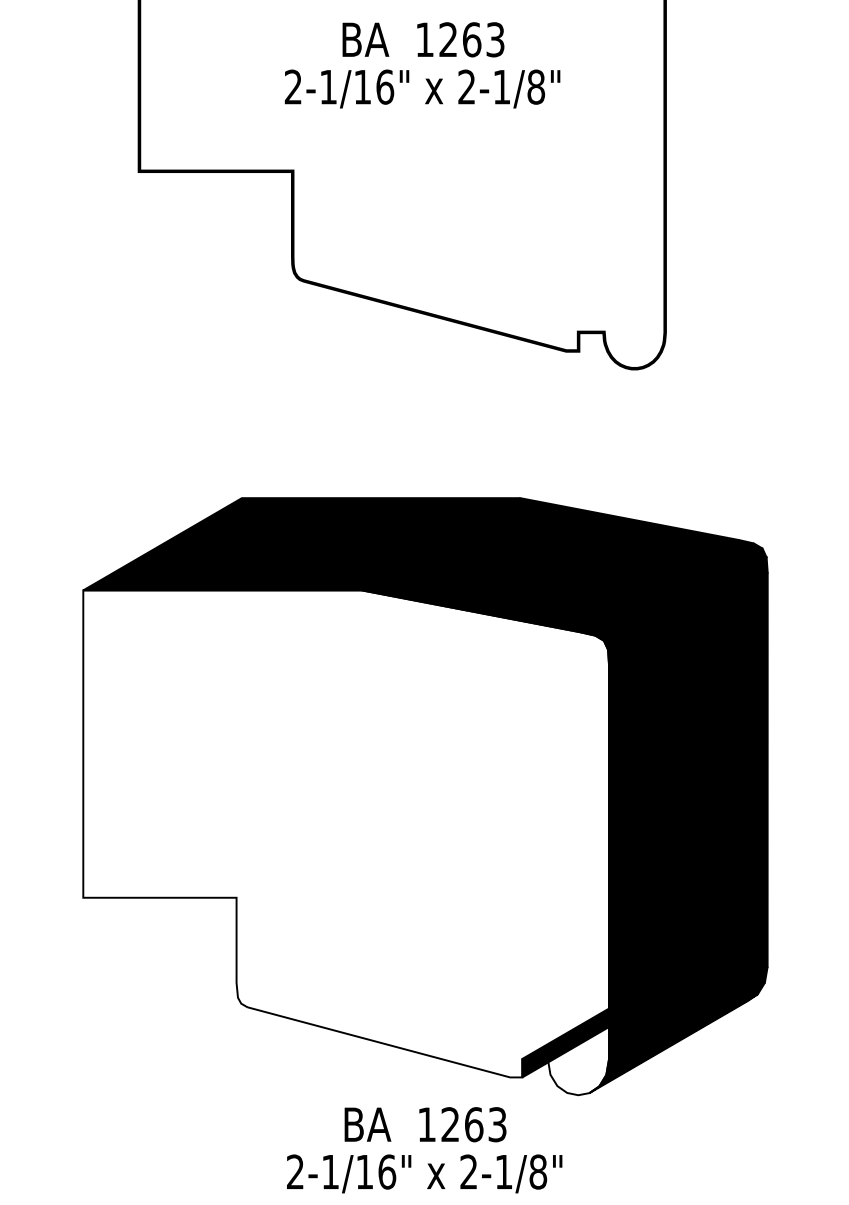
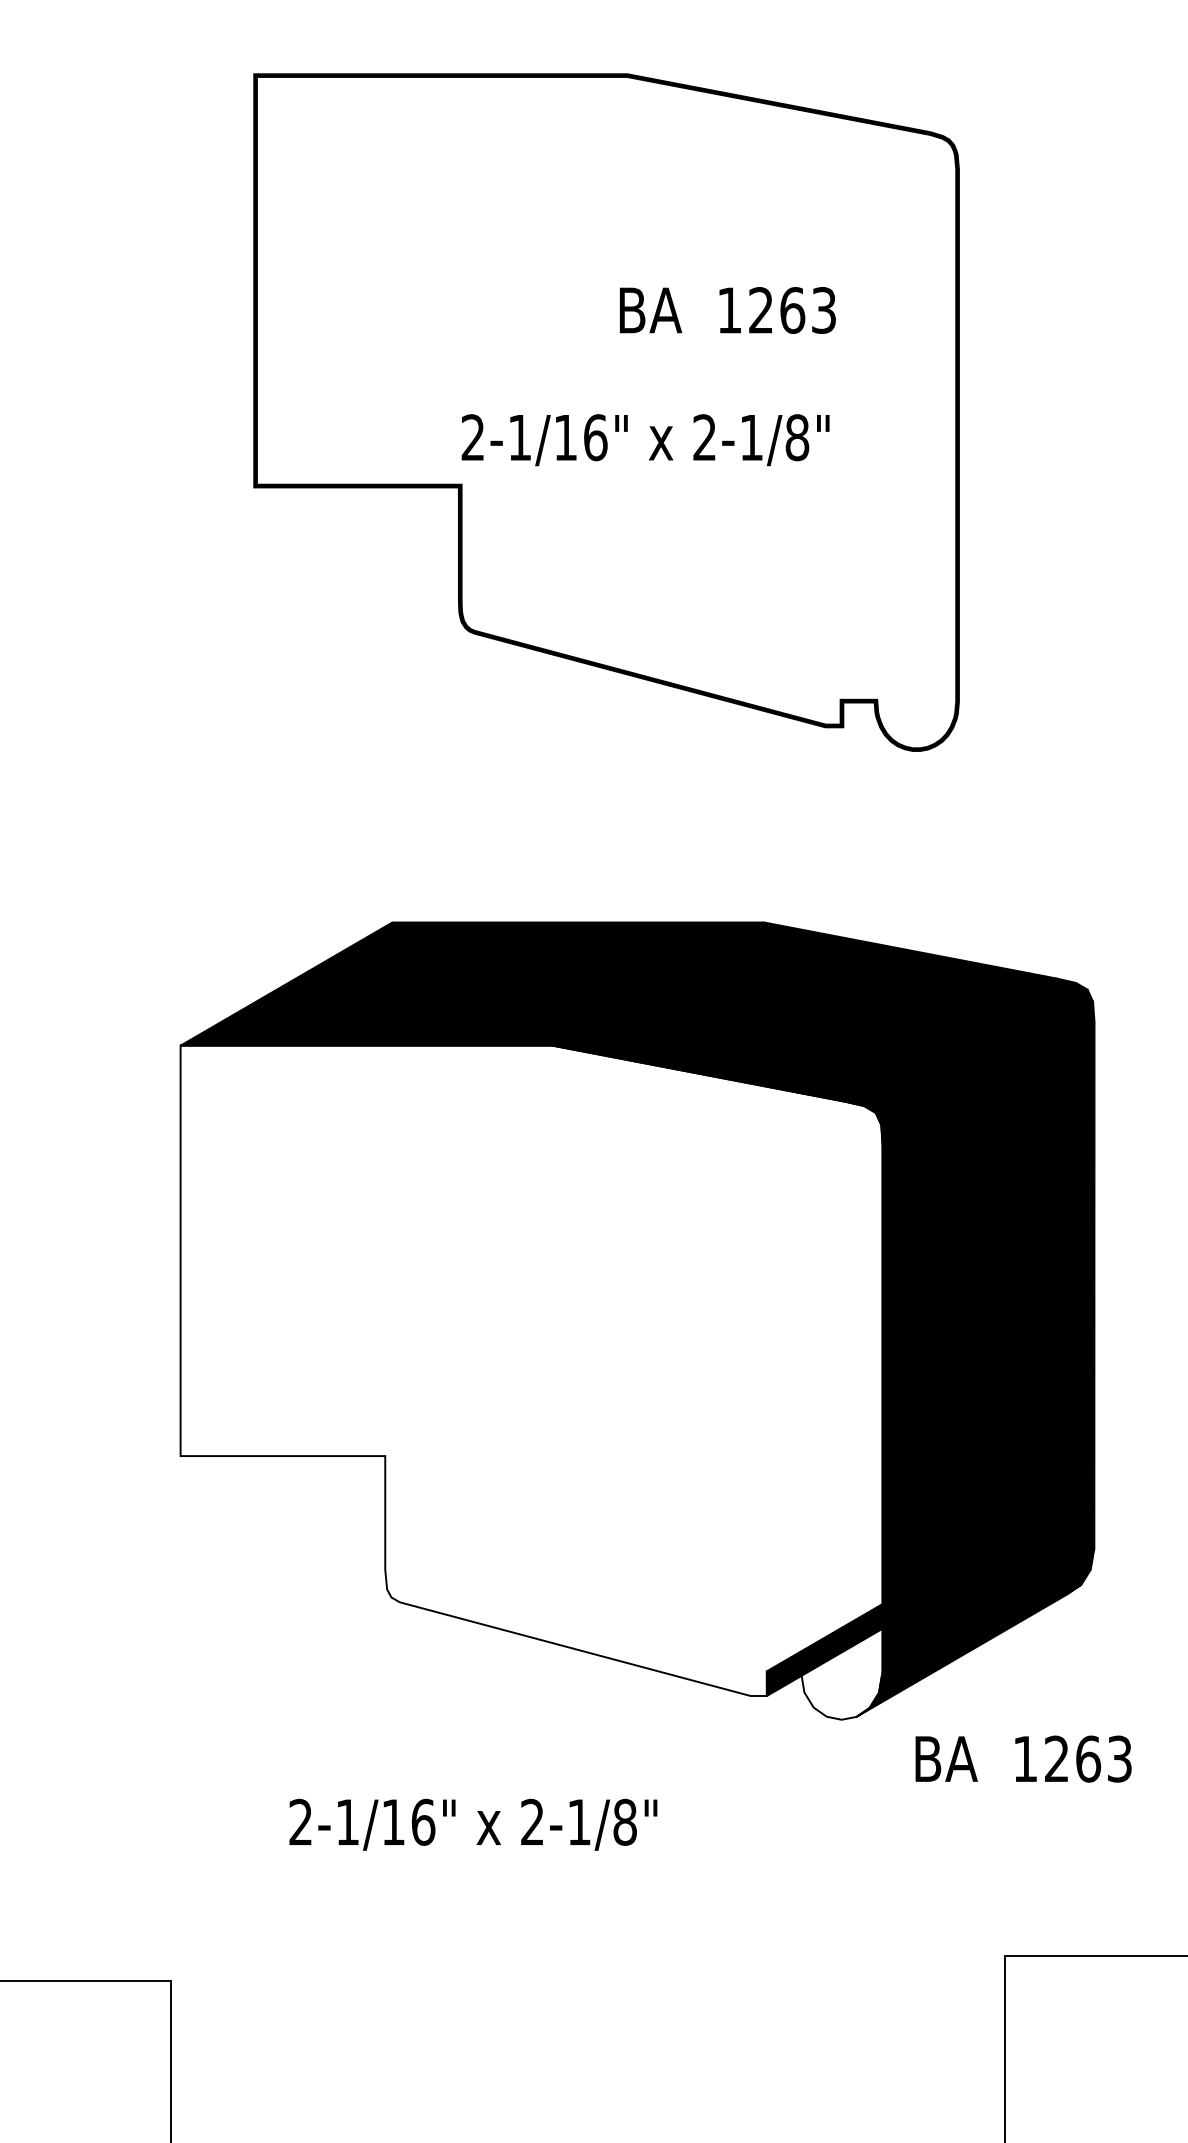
text: (423, 39) -> (727, 310), moved
text: (422, 89) -> (645, 440), moved
text: (425, 1124) -> (1023, 1758), moved
text: (424, 1173) -> (473, 1824), moved

